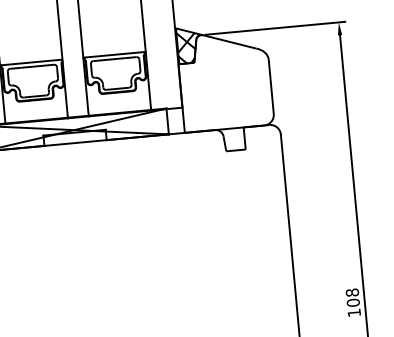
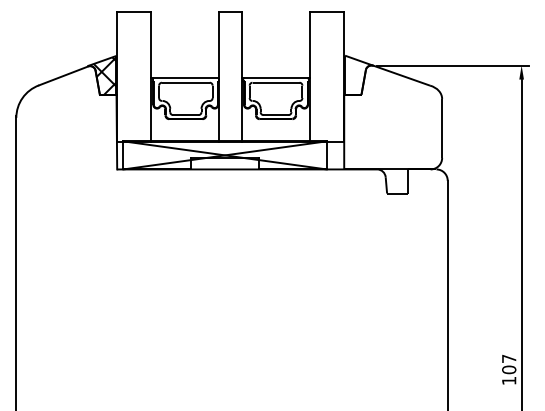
hatch: (186, 45) -> (354, 75), removed
text: (352, 292) -> (509, 358), 108 -> 107

